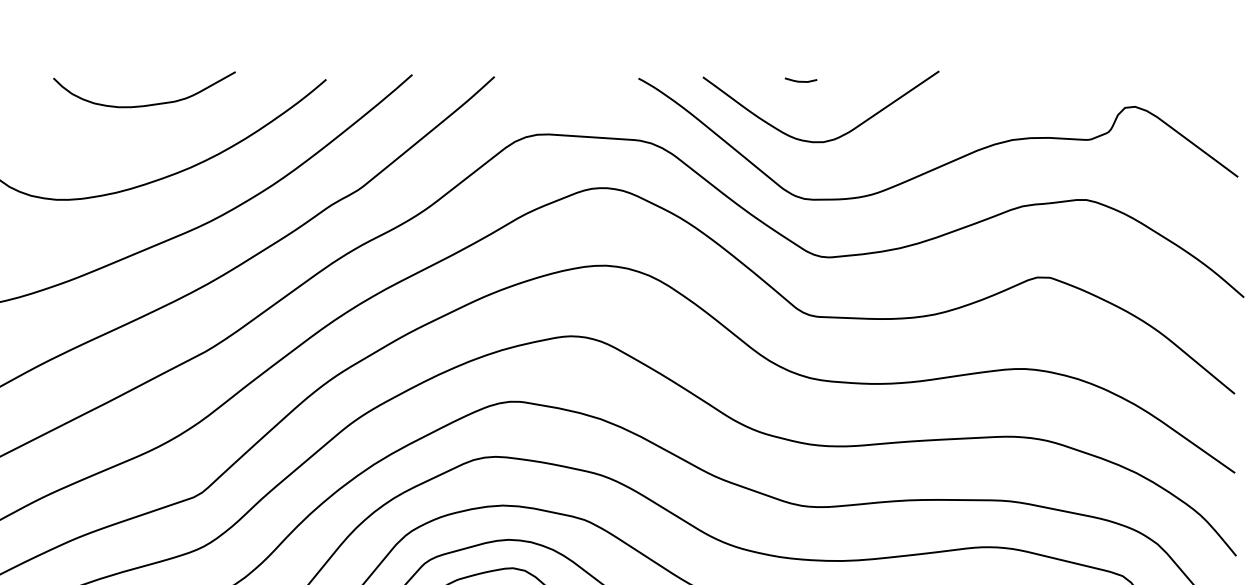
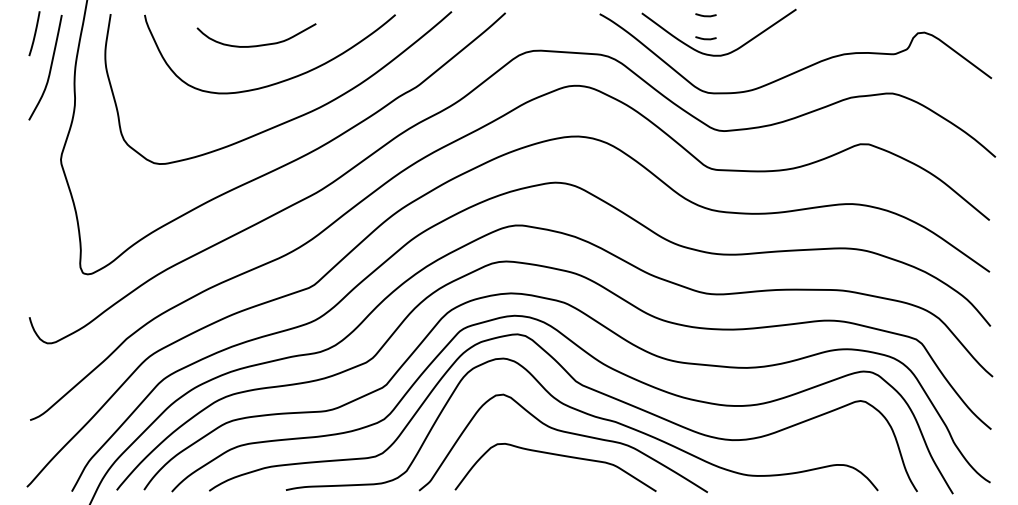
curve: (148, 103) -> (259, 44), moved
line: (800, 115) -> (705, 38), added

